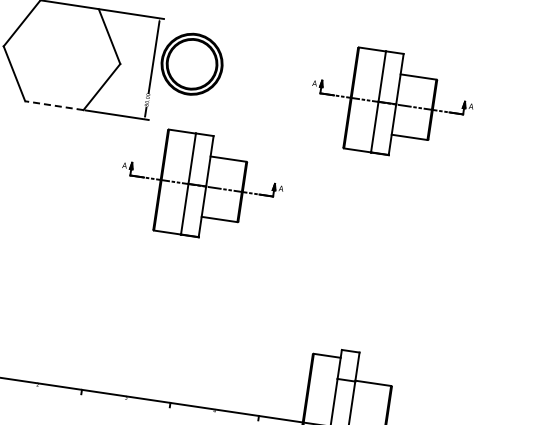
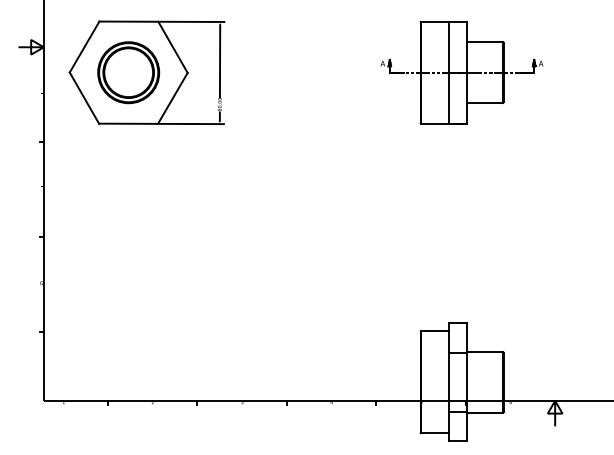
part: (191, 64) -> (128, 72), moved
line: (54, 105) -> (128, 123), dashed -> solid
part: (201, 185) -> (285, 181), removed

